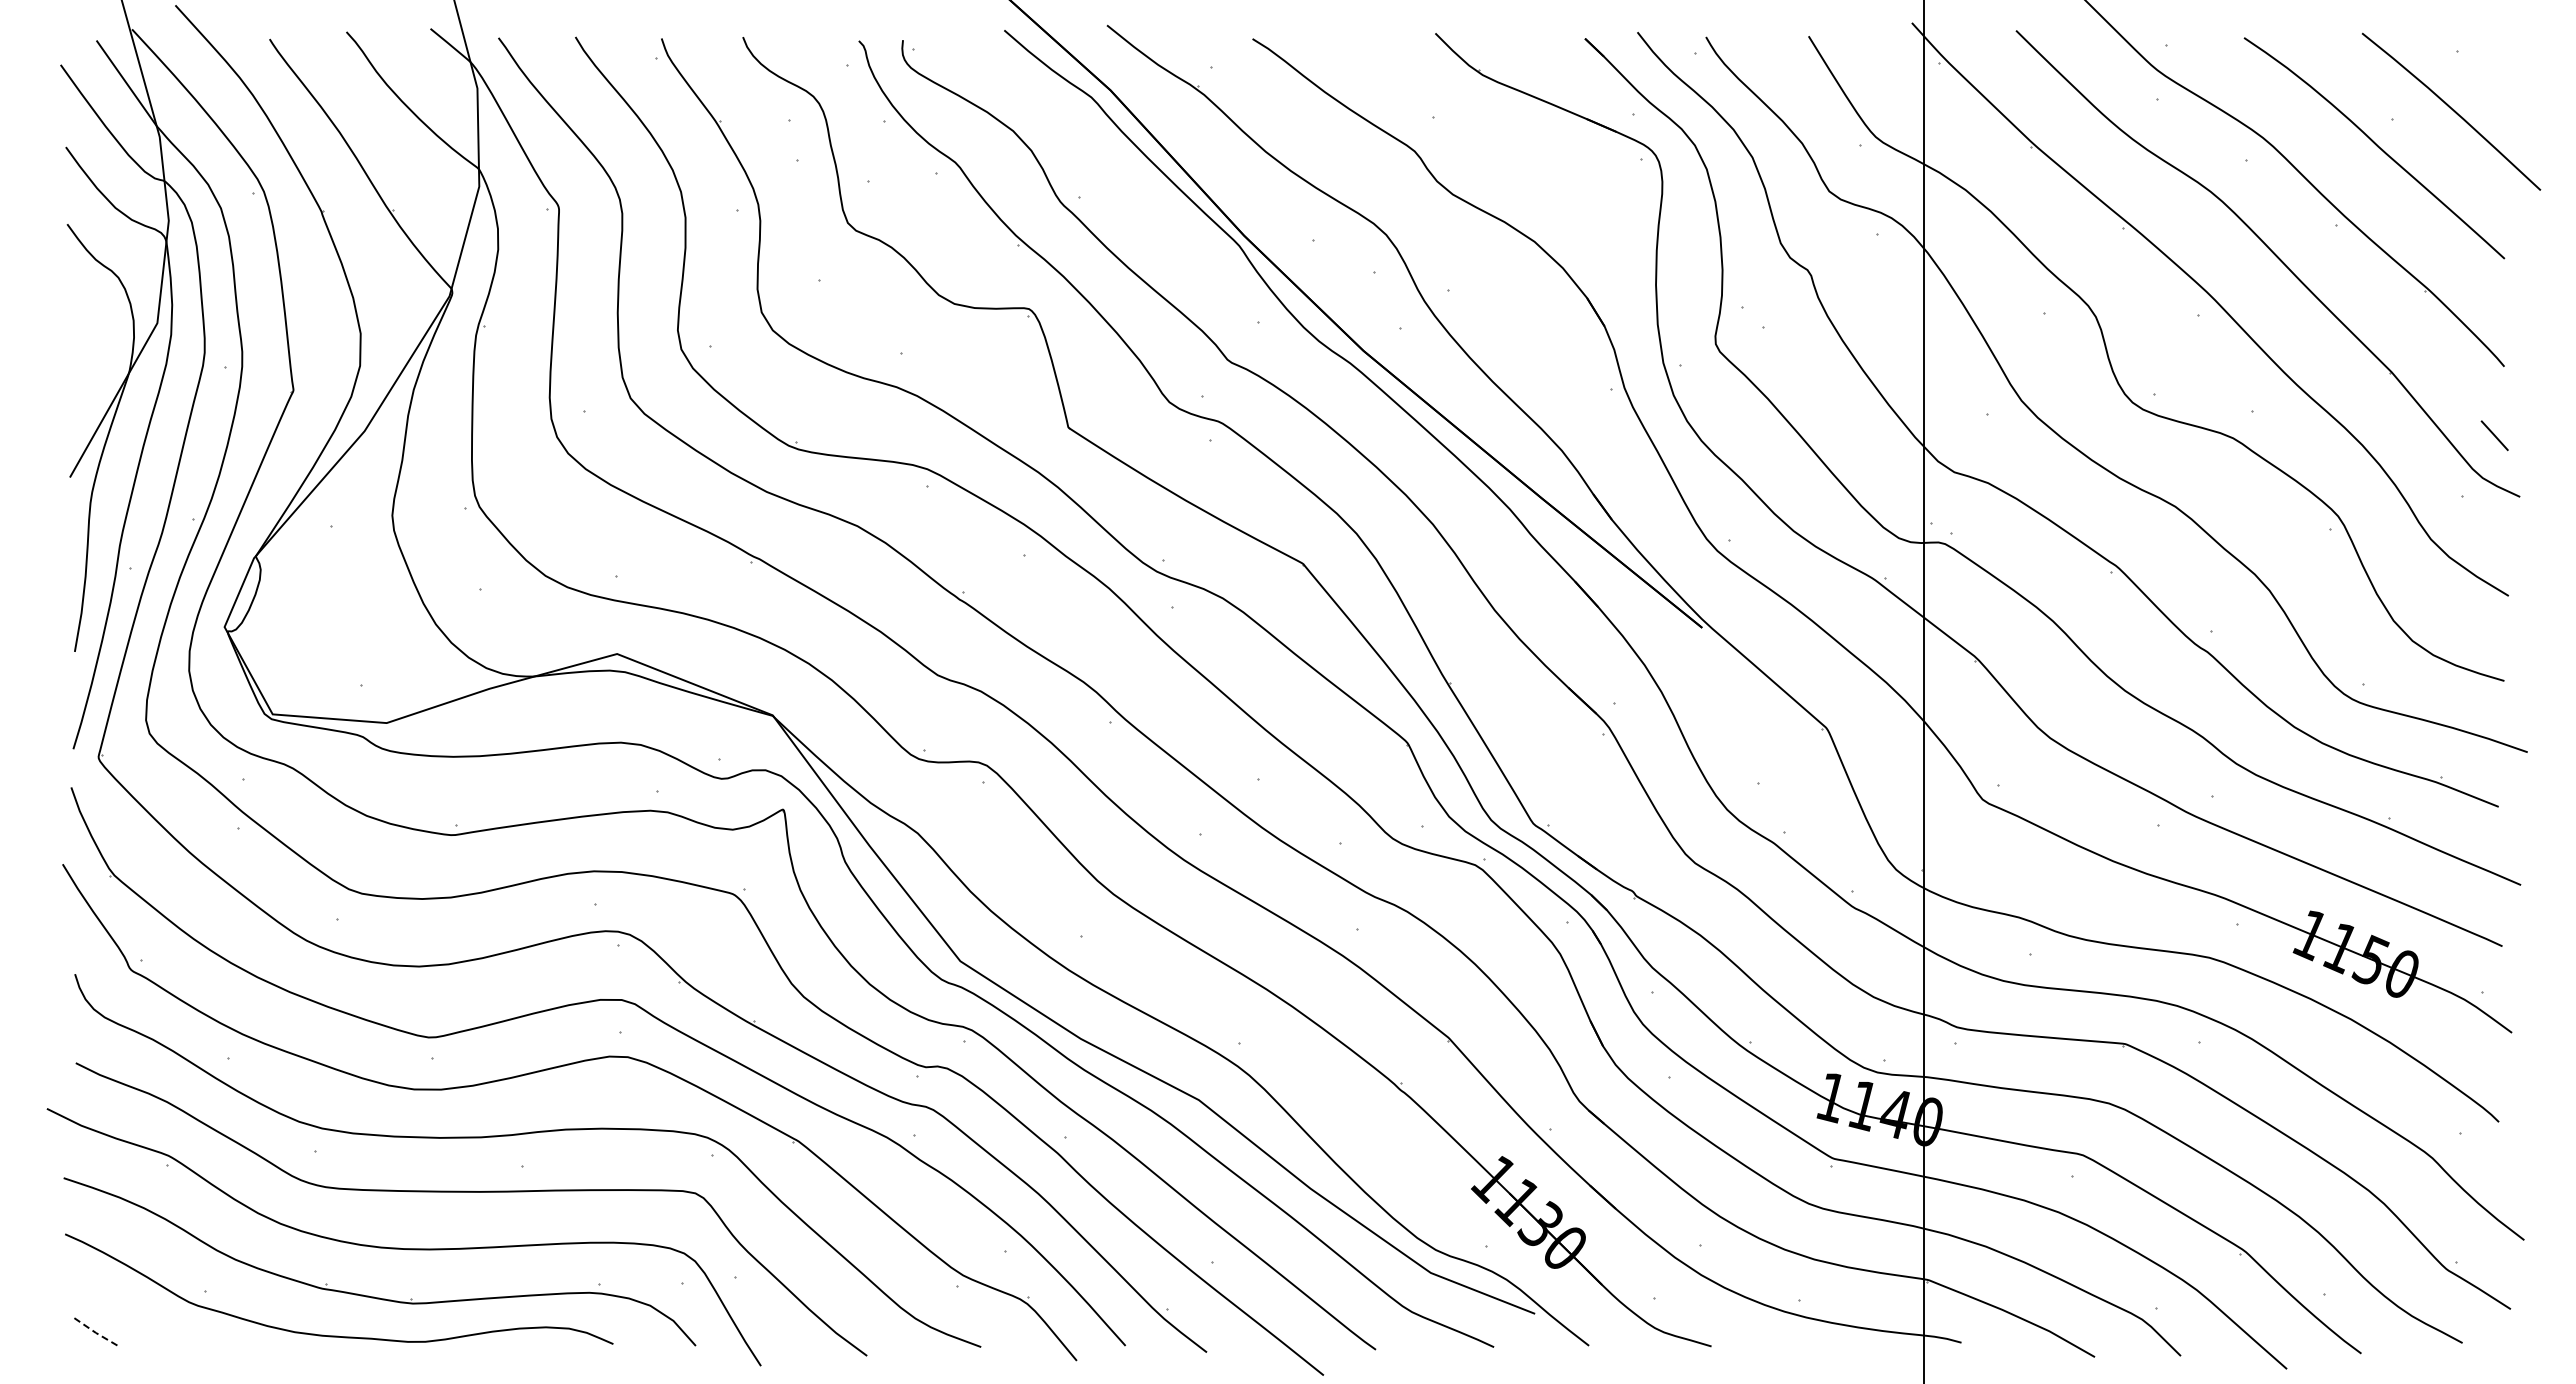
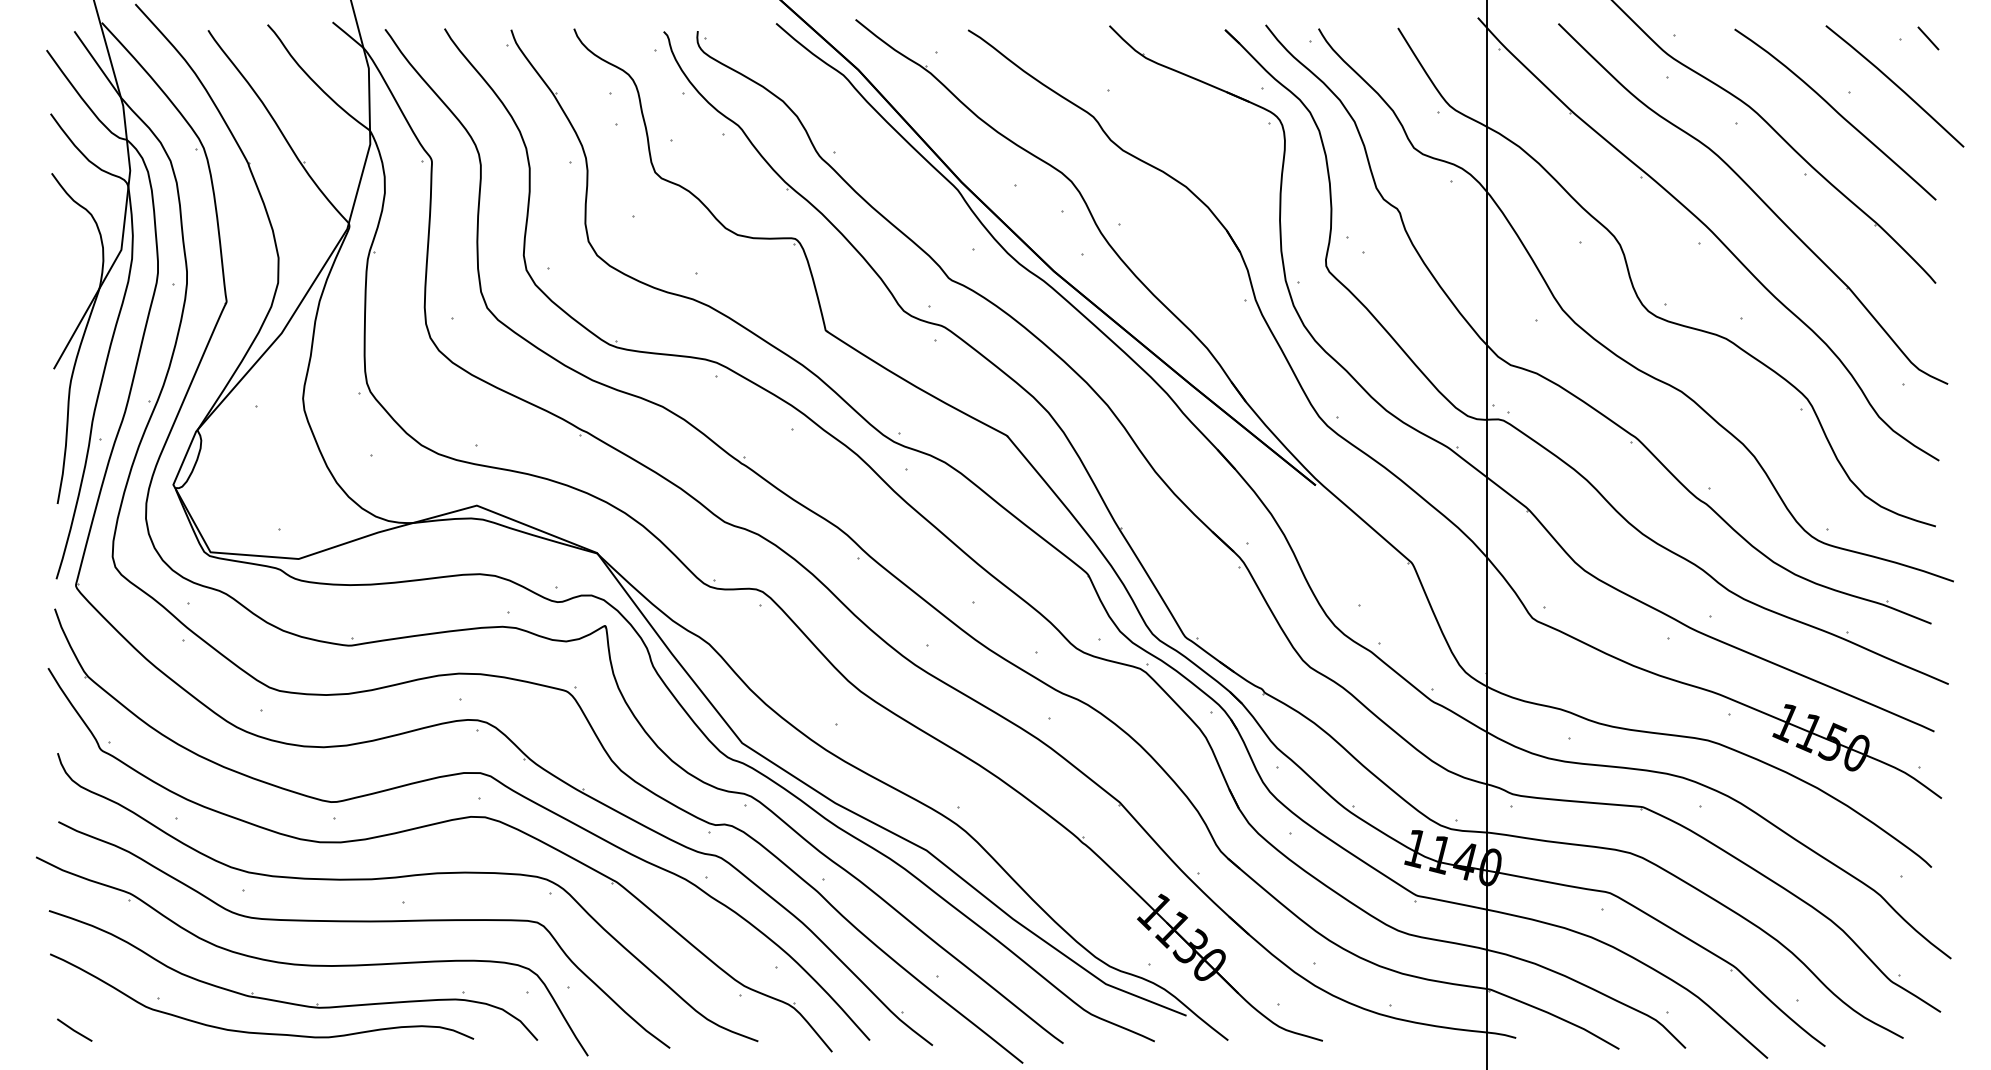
line: (2494, 435) -> (1928, 38), moved
line: (95, 1332) -> (73, 1030), dashed -> solid

